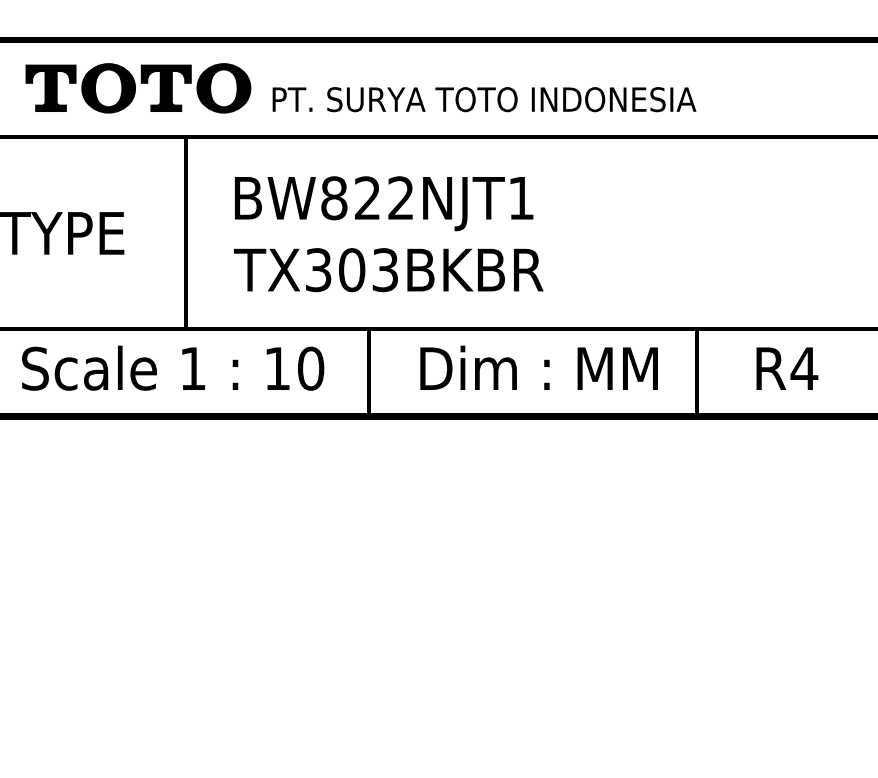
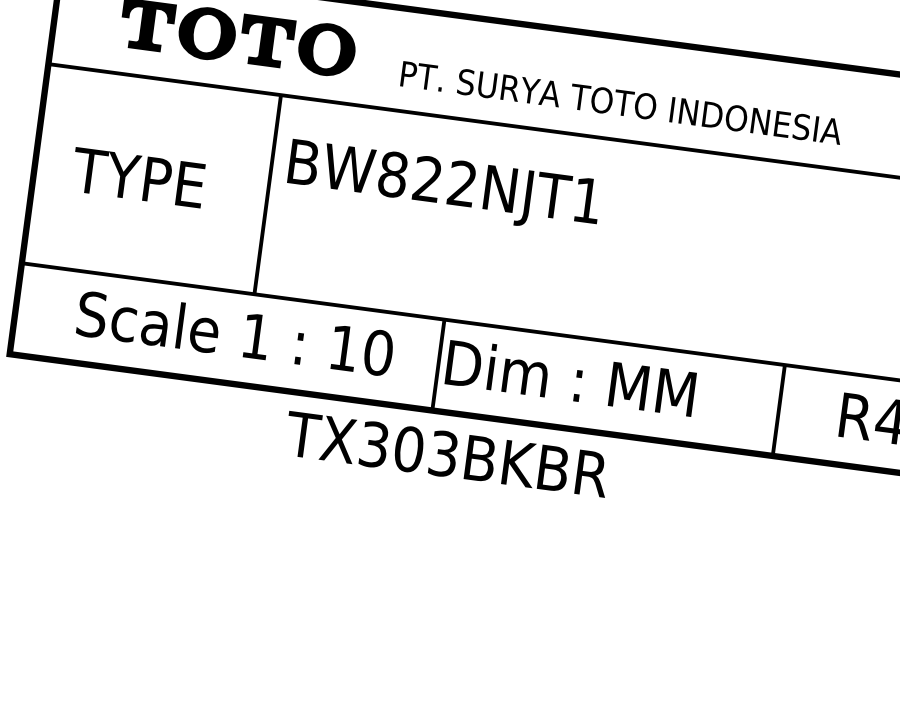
text: (484, 99) -> (621, 102), moved
text: (384, 203) -> (444, 187), moved
text: (388, 270) -> (446, 454), moved
text: (538, 367) -> (570, 377), moved

